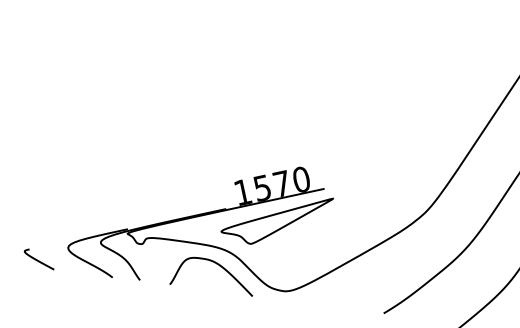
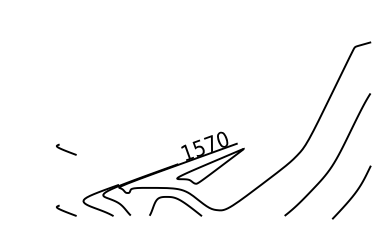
curve: (50, 161) -> (65, 149), added

